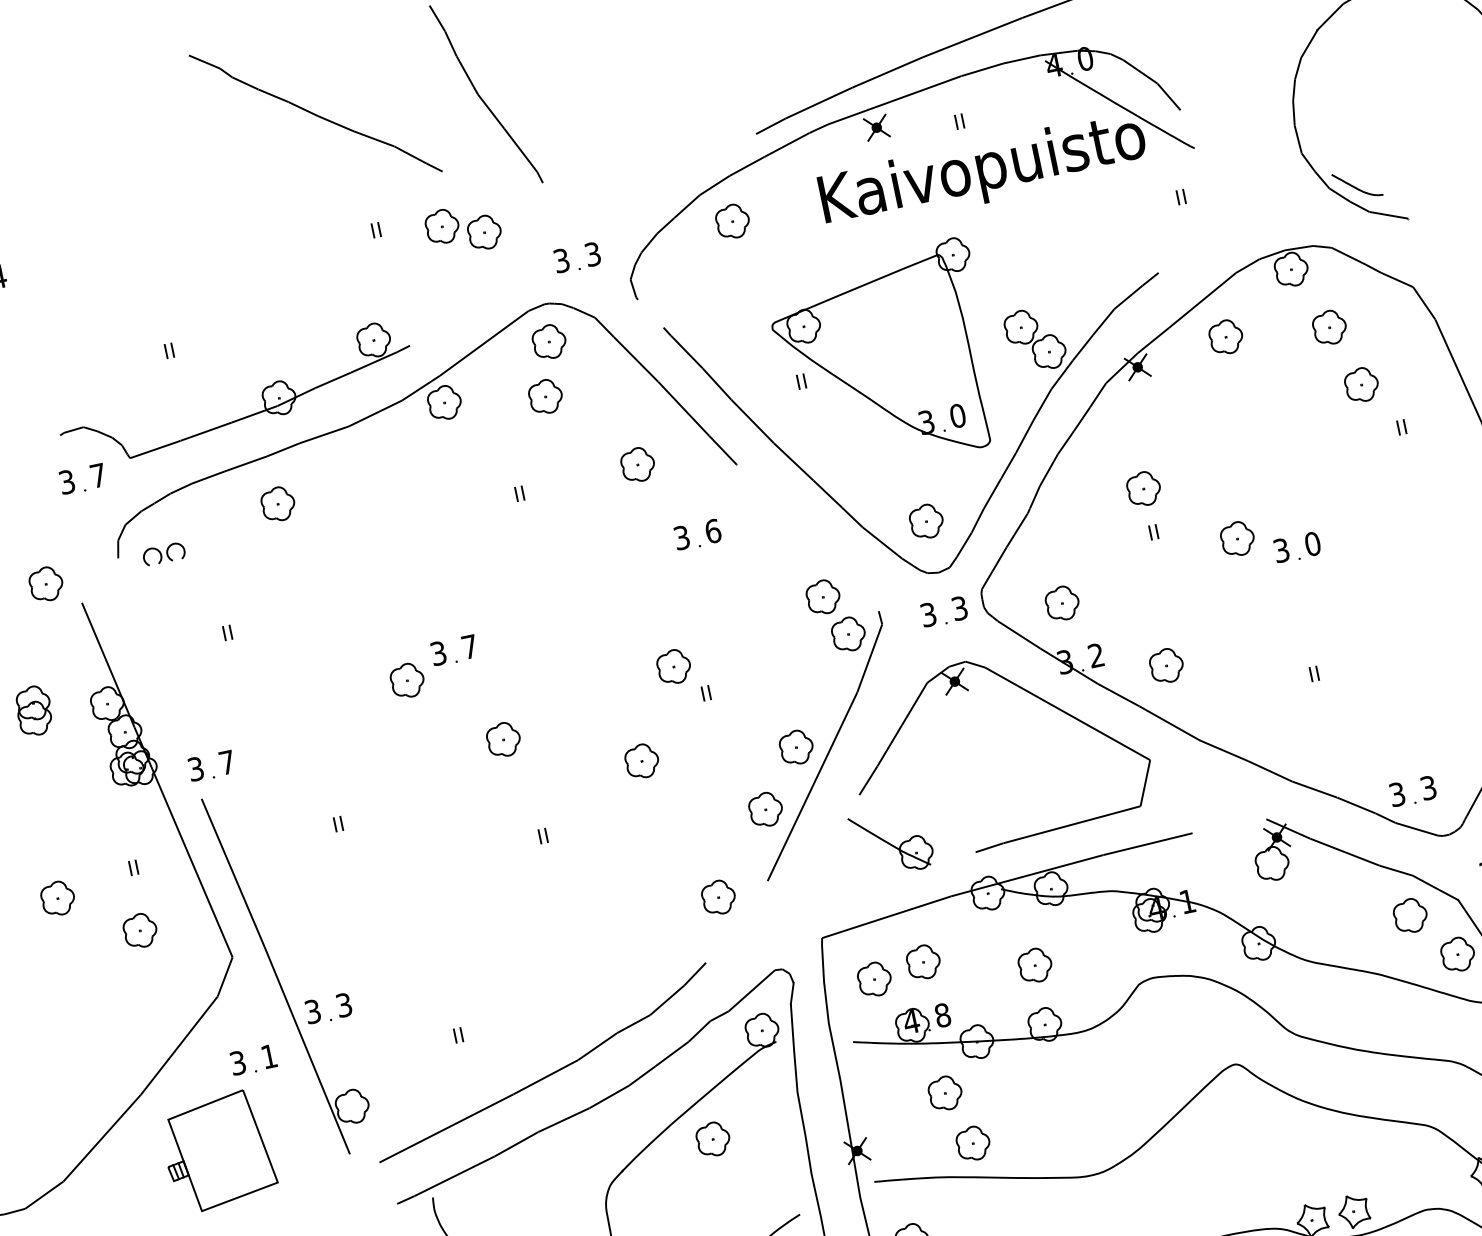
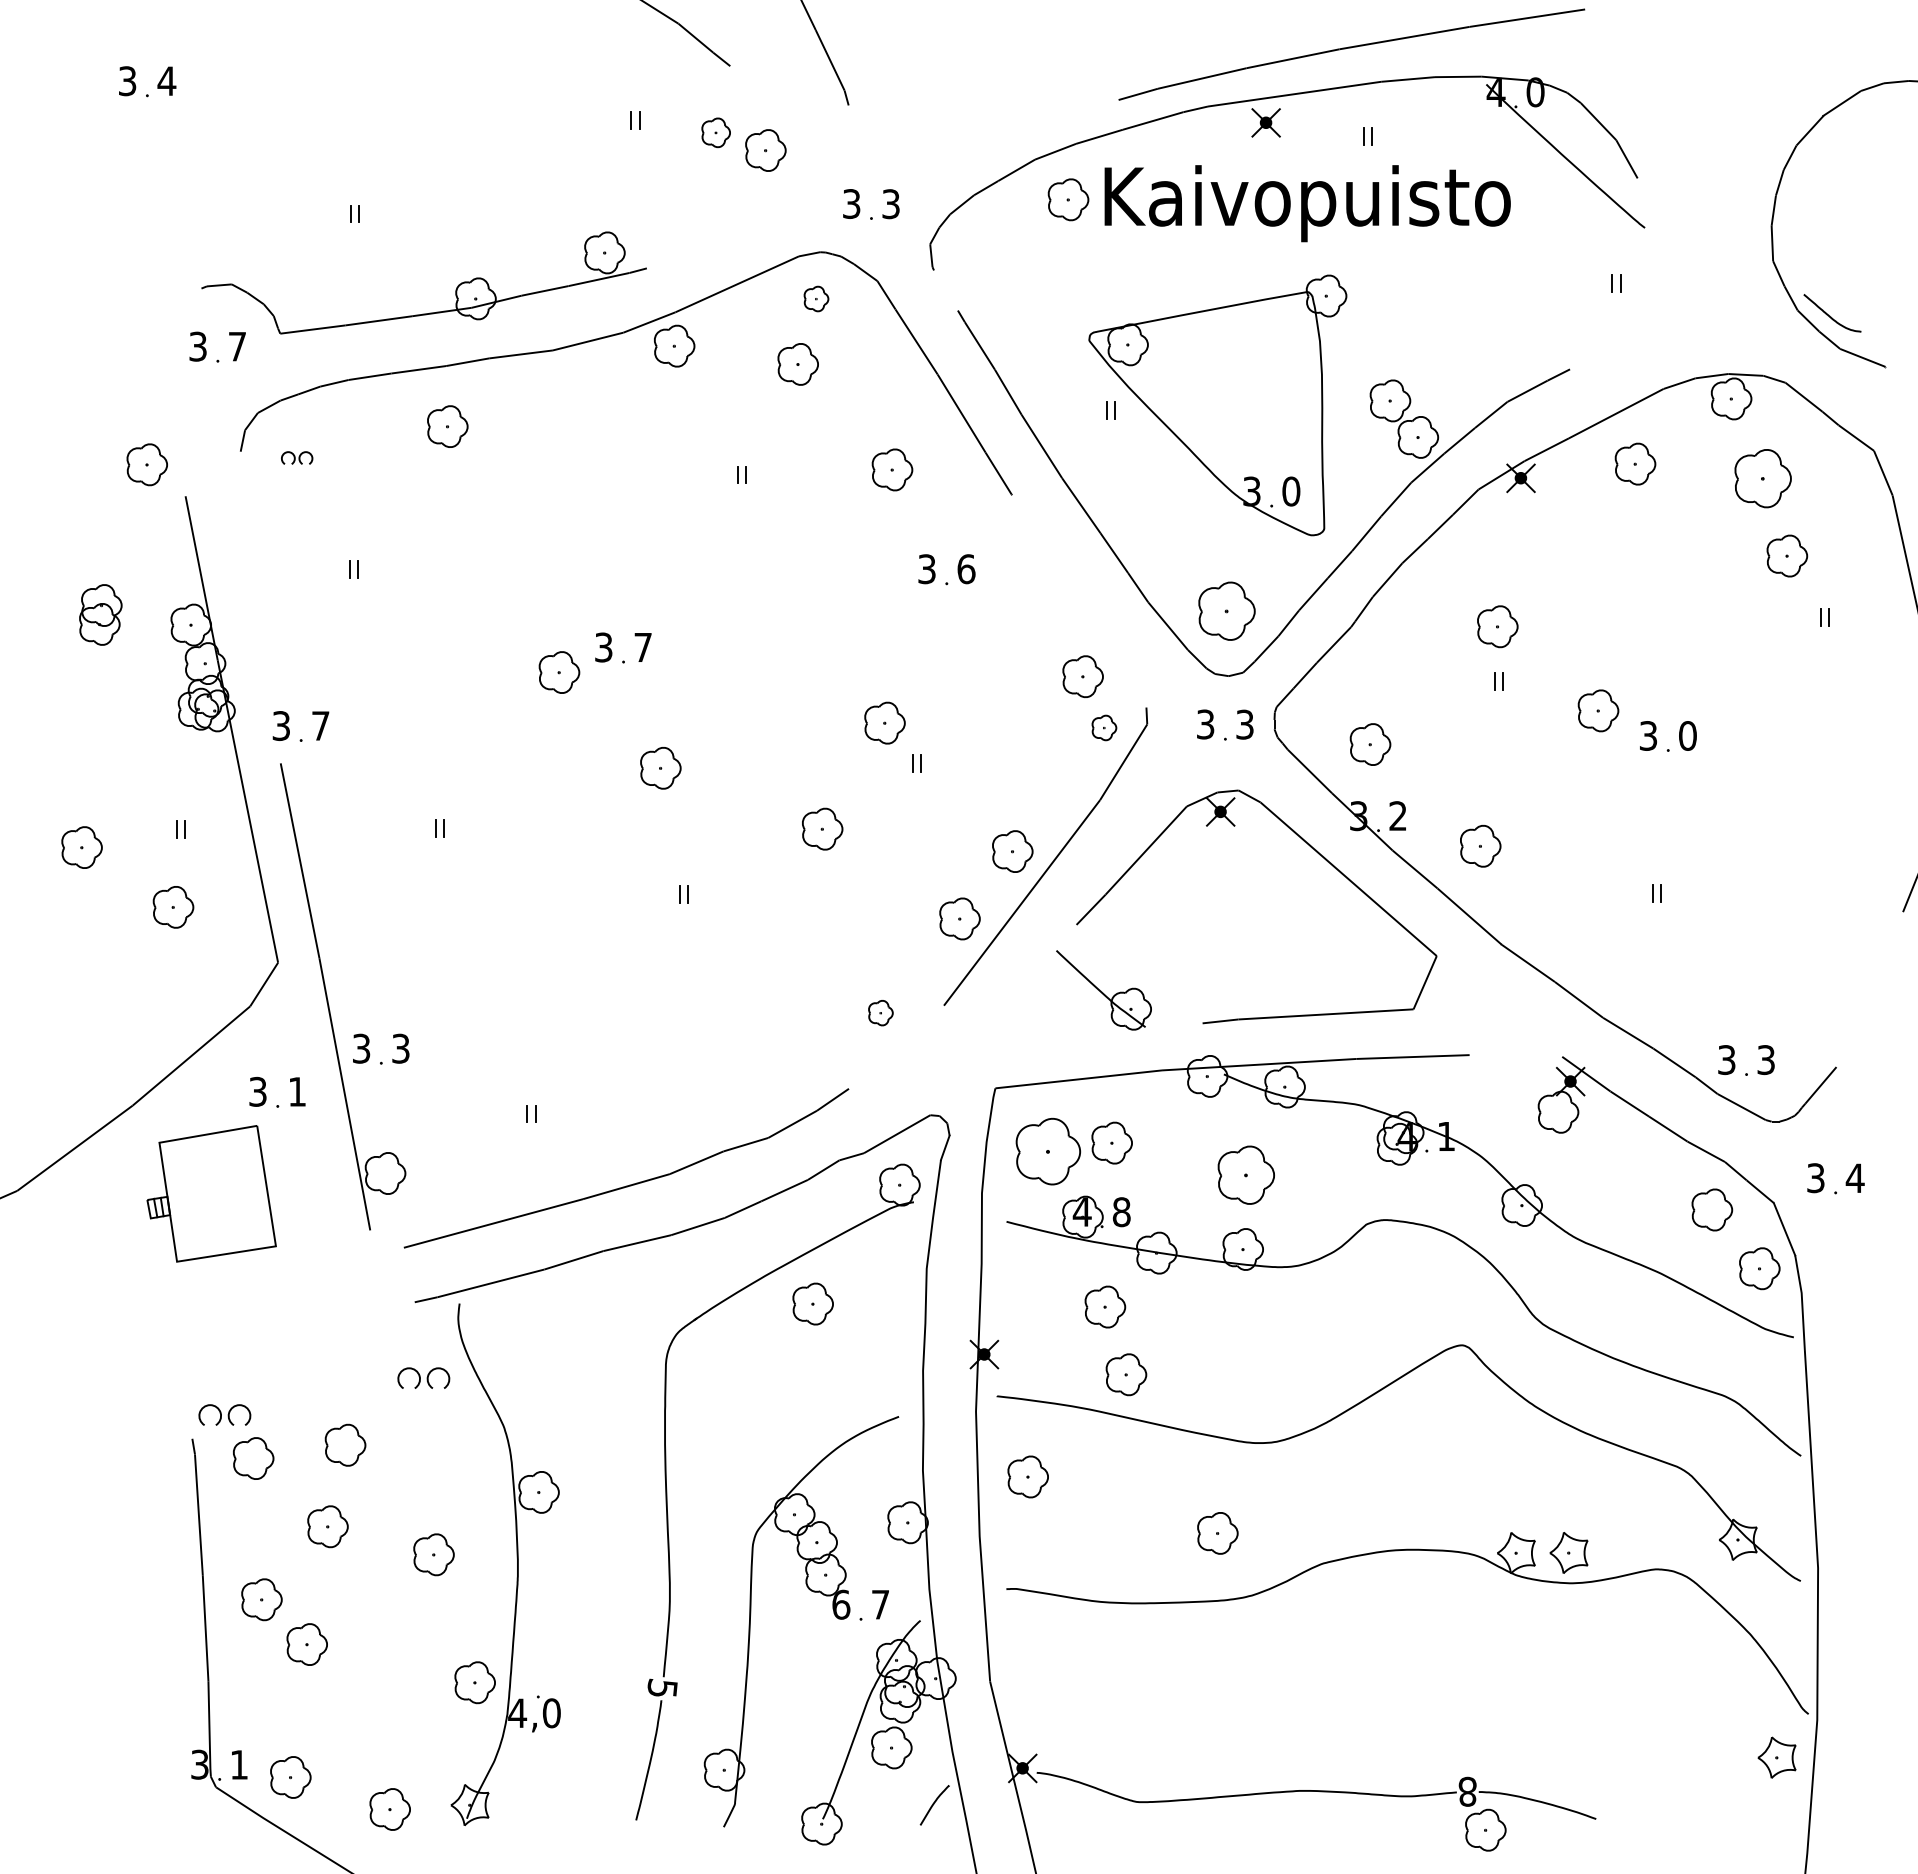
text: (983, 172) -> (1307, 203), moved
part: (441, 226) -> (715, 132), size x0.7
part: (1329, 327) -> (1762, 478), size x1.4
part: (549, 341) -> (816, 298), size x0.6
part: (926, 521) -> (1226, 611), size x1.4
part: (163, 553) -> (296, 457), size x0.6
part: (848, 633) -> (1104, 727), size x0.6
part: (718, 897) -> (880, 1012), size x0.6
part: (1034, 965) -> (1245, 1175), size x1.4
part: (874, 979) -> (1048, 1151), size x1.6

